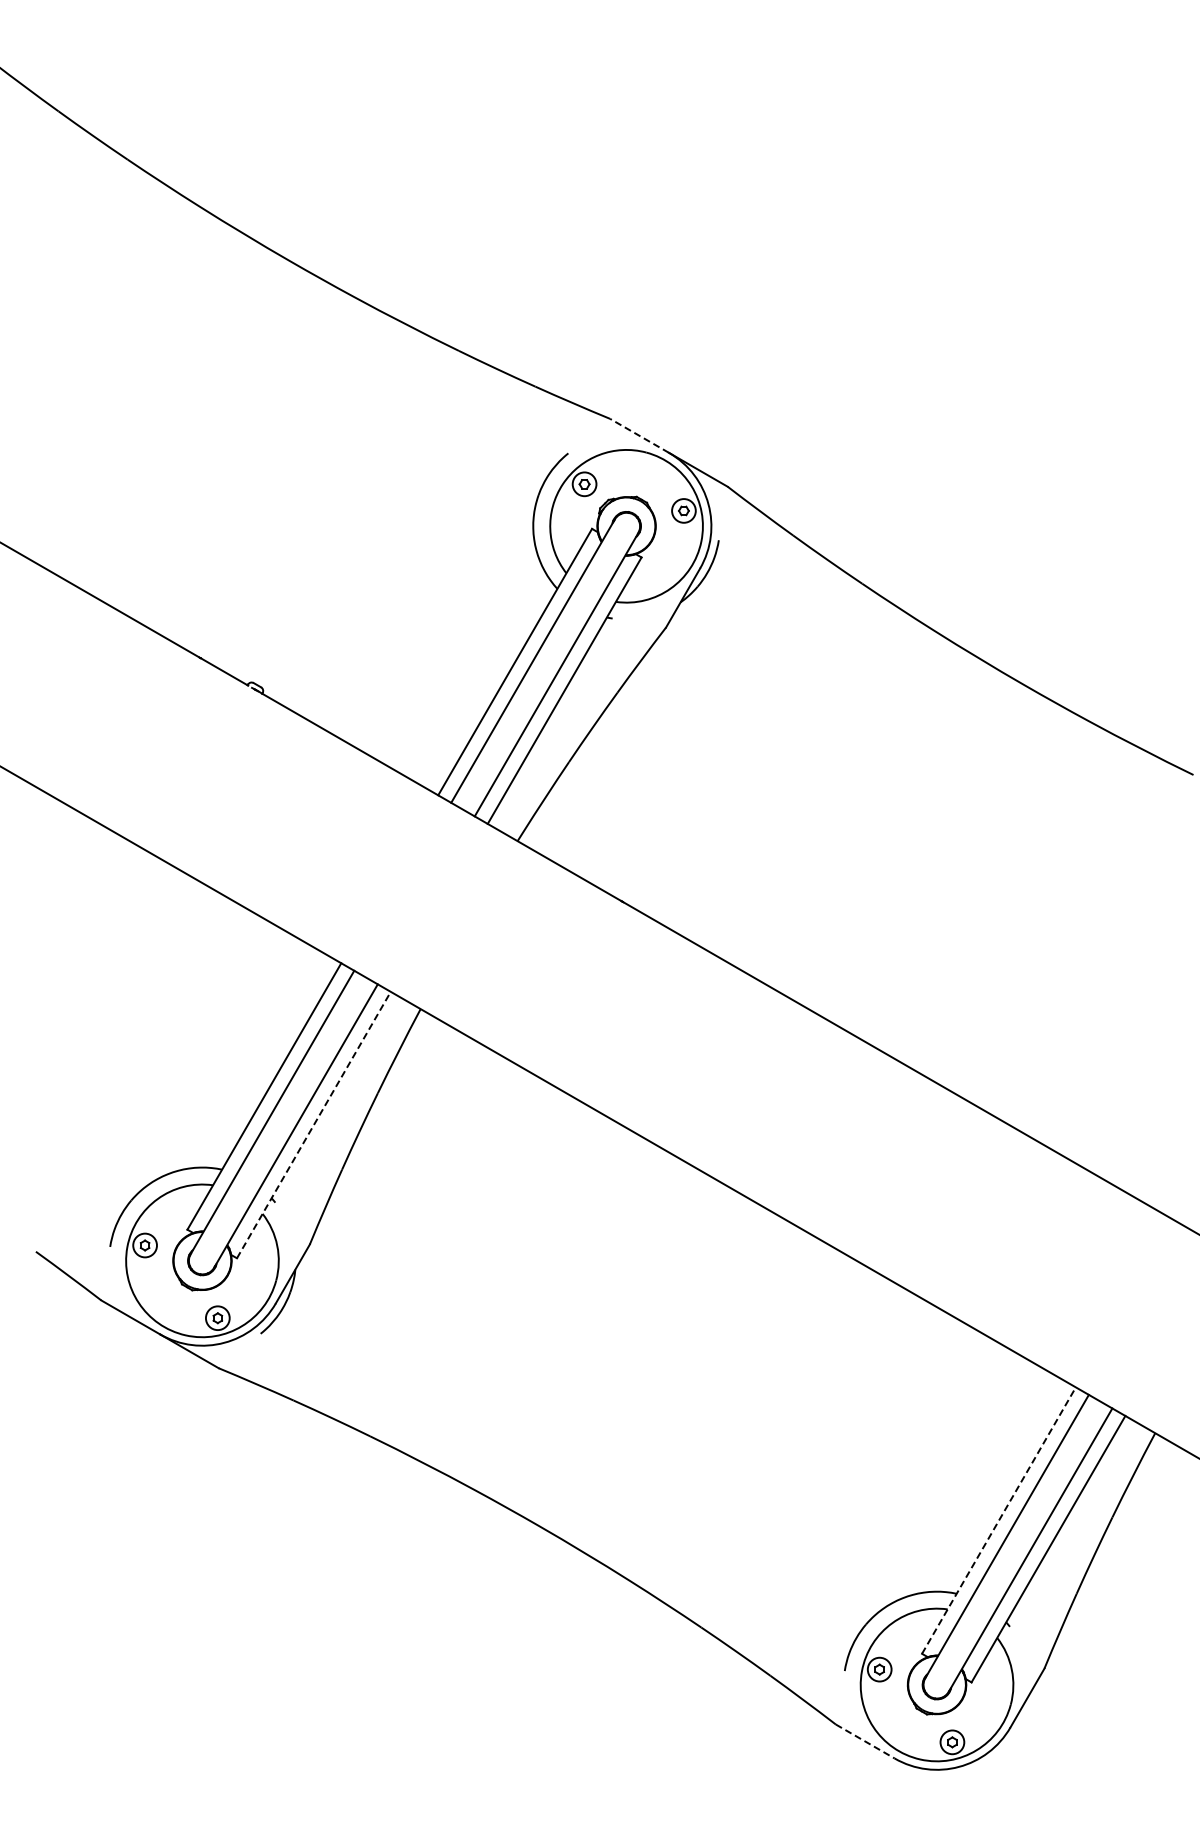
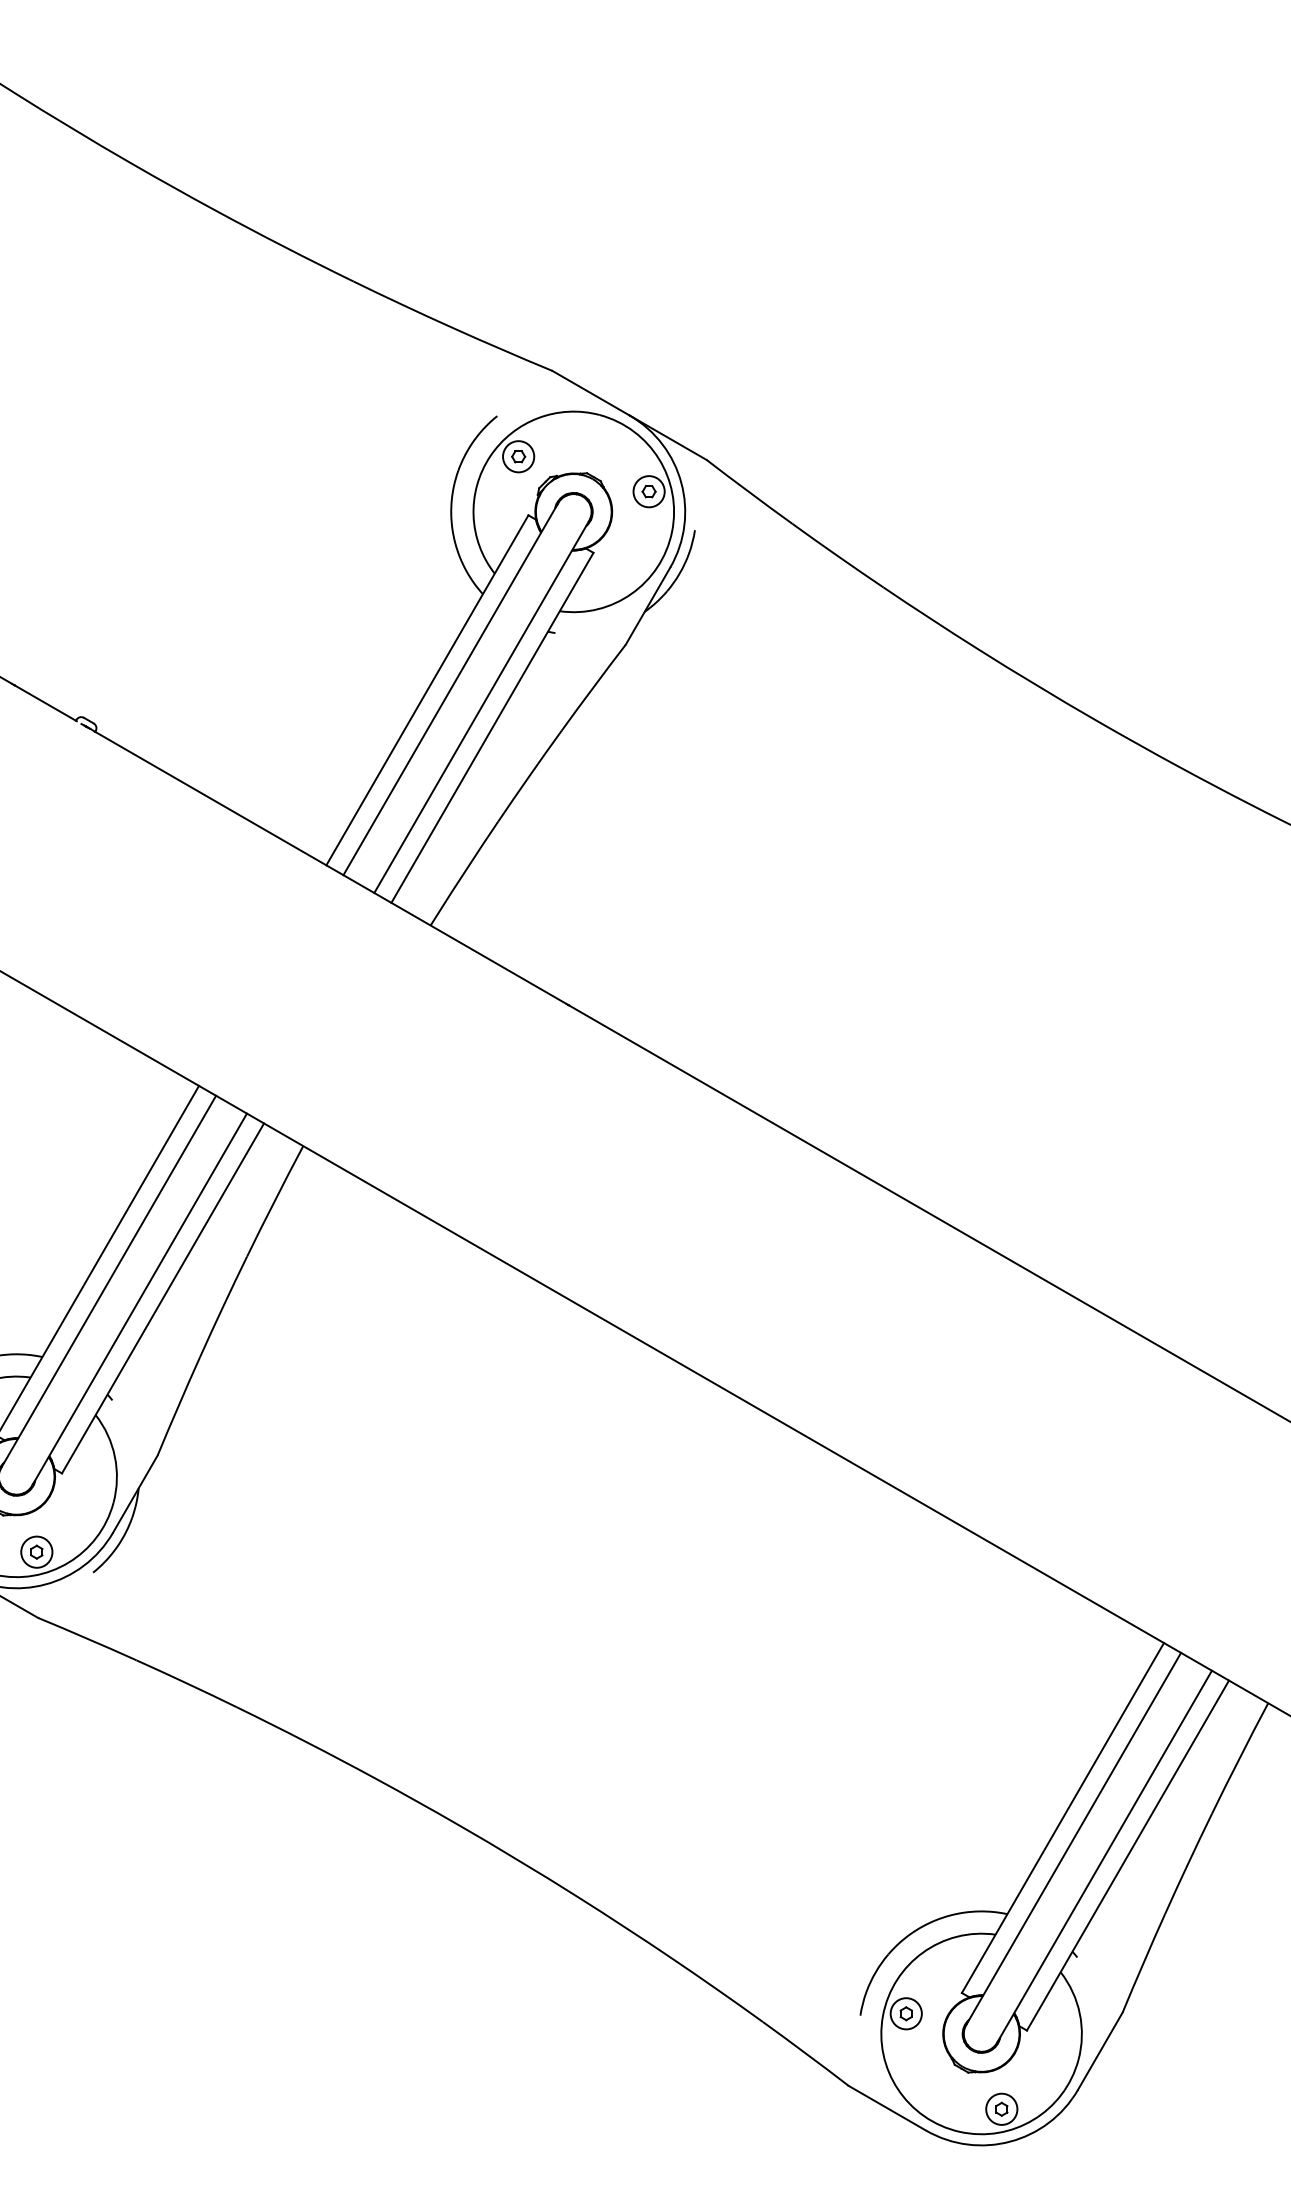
line: (639, 435) -> (590, 392), dashed -> solid
line: (313, 1125) -> (162, 1299), dashed -> solid
line: (998, 1520) -> (1062, 1817), dashed -> solid
line: (865, 1741) -> (887, 2108), dashed -> solid

